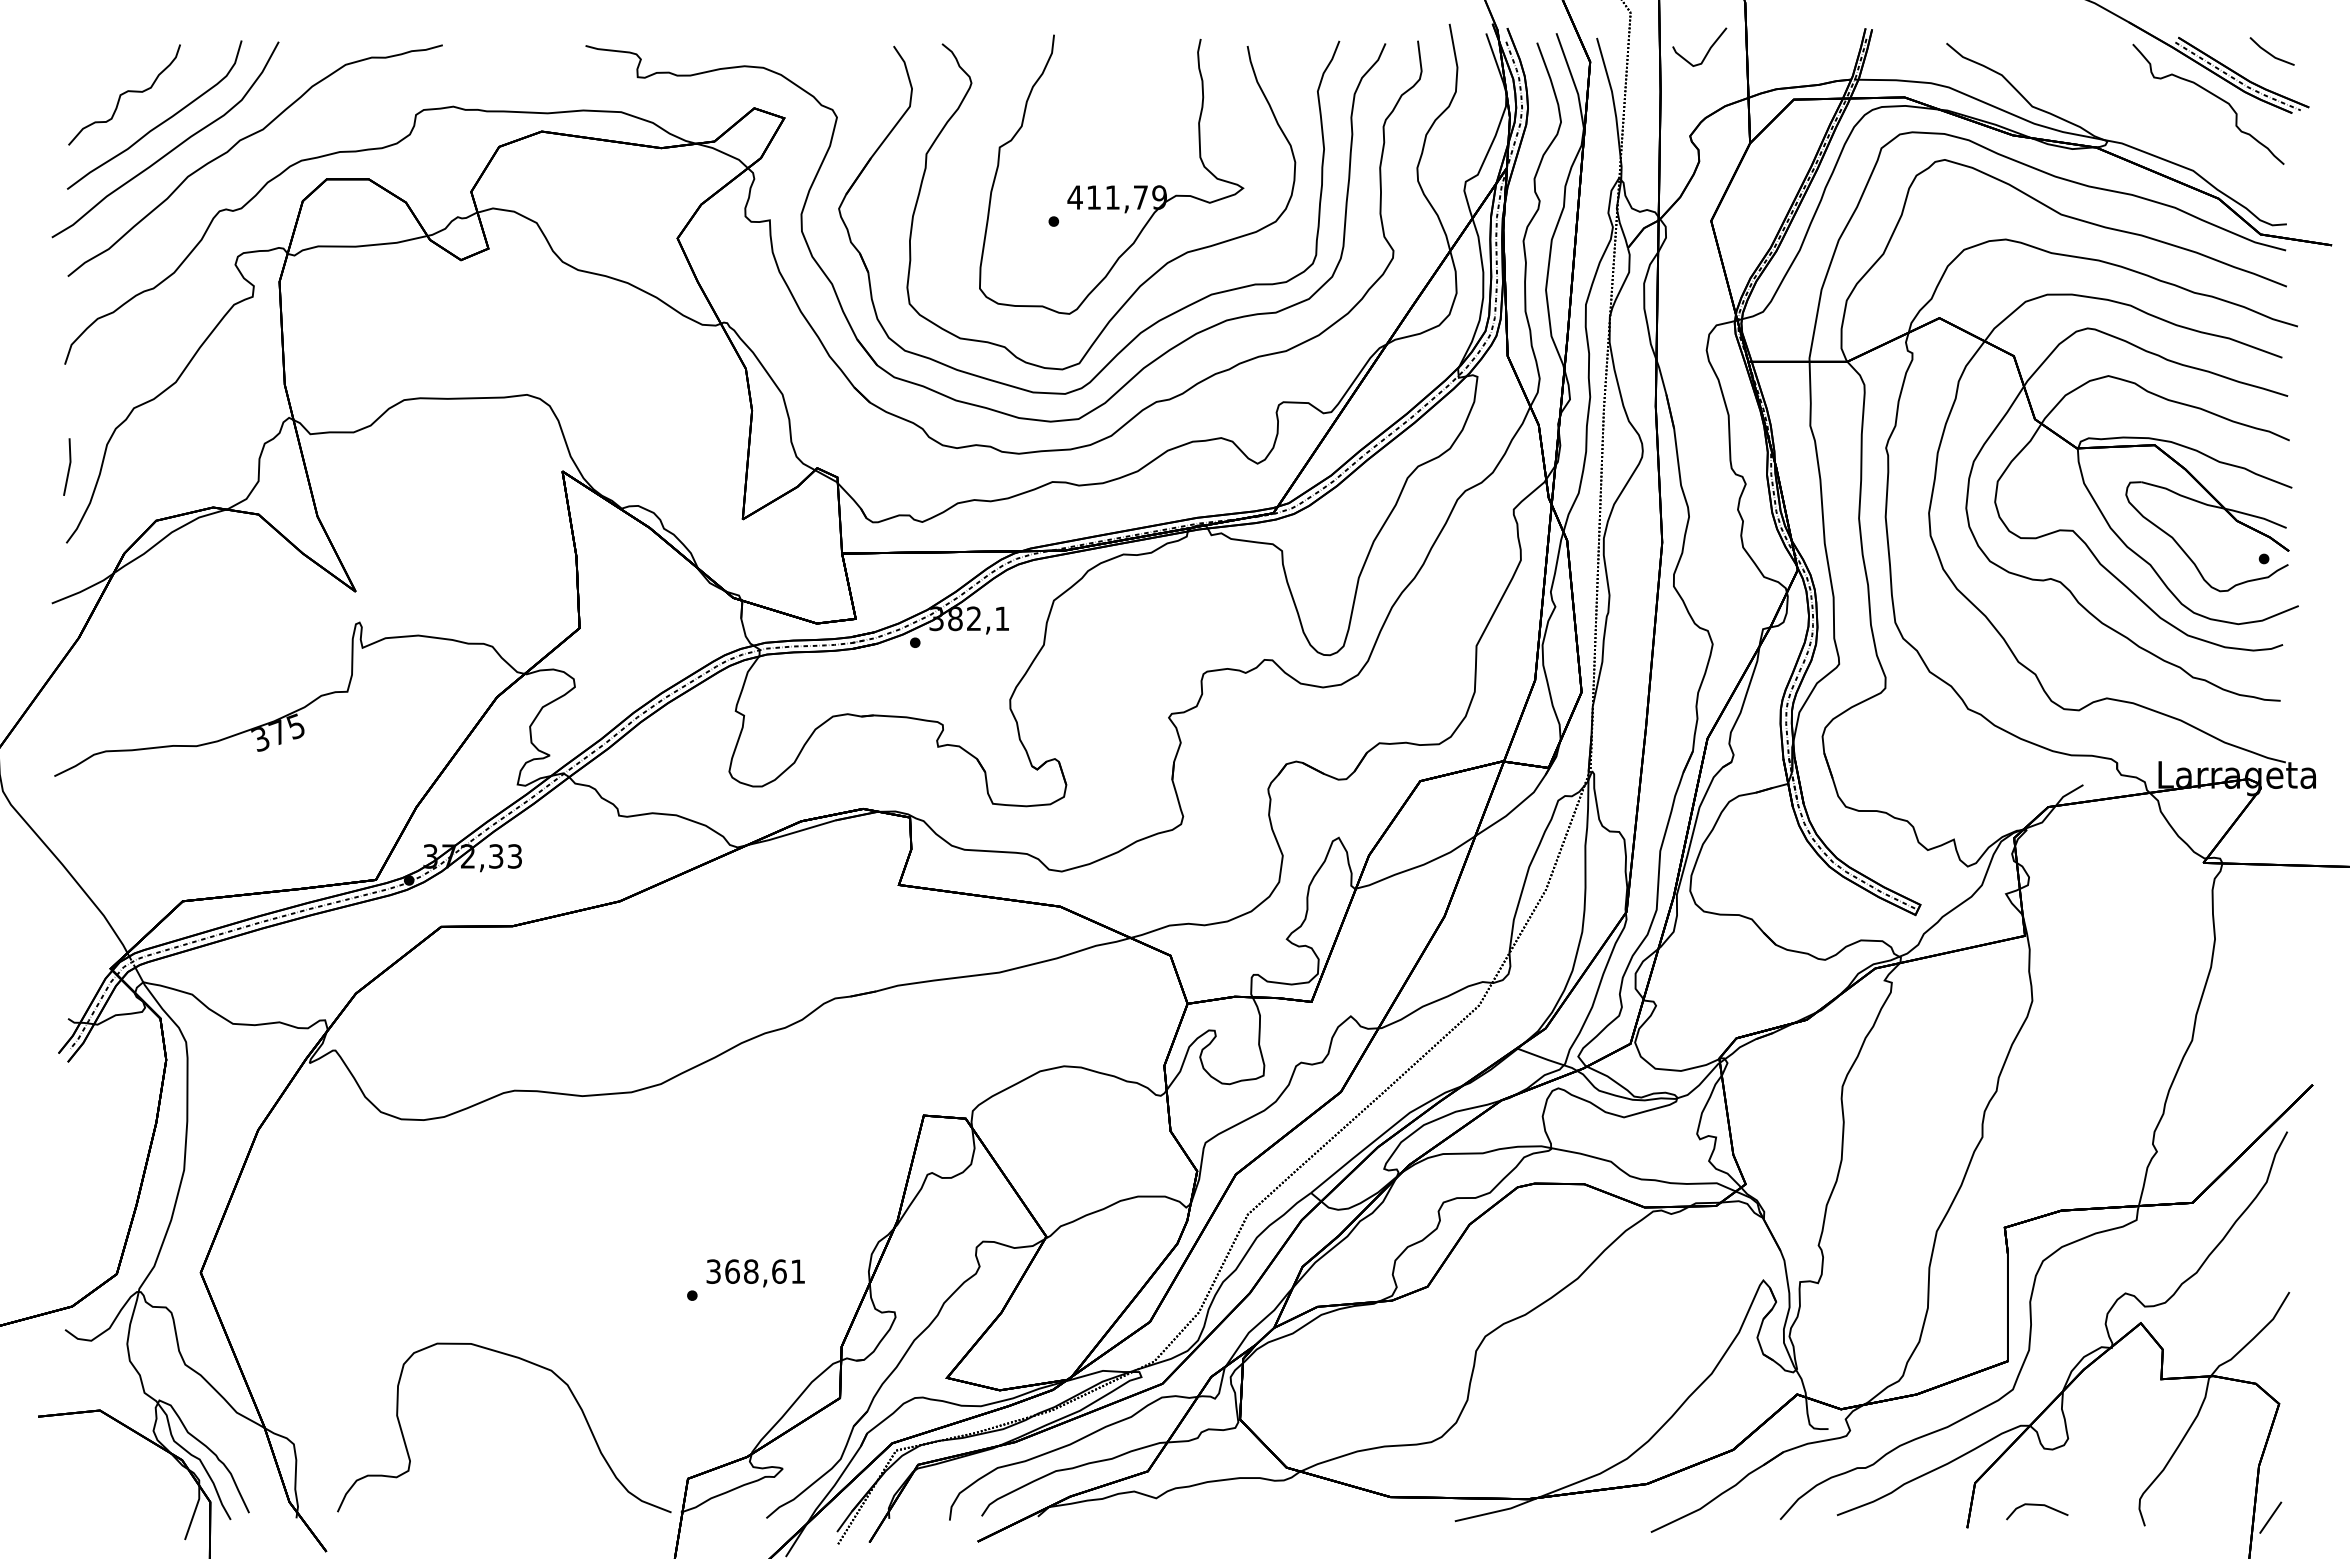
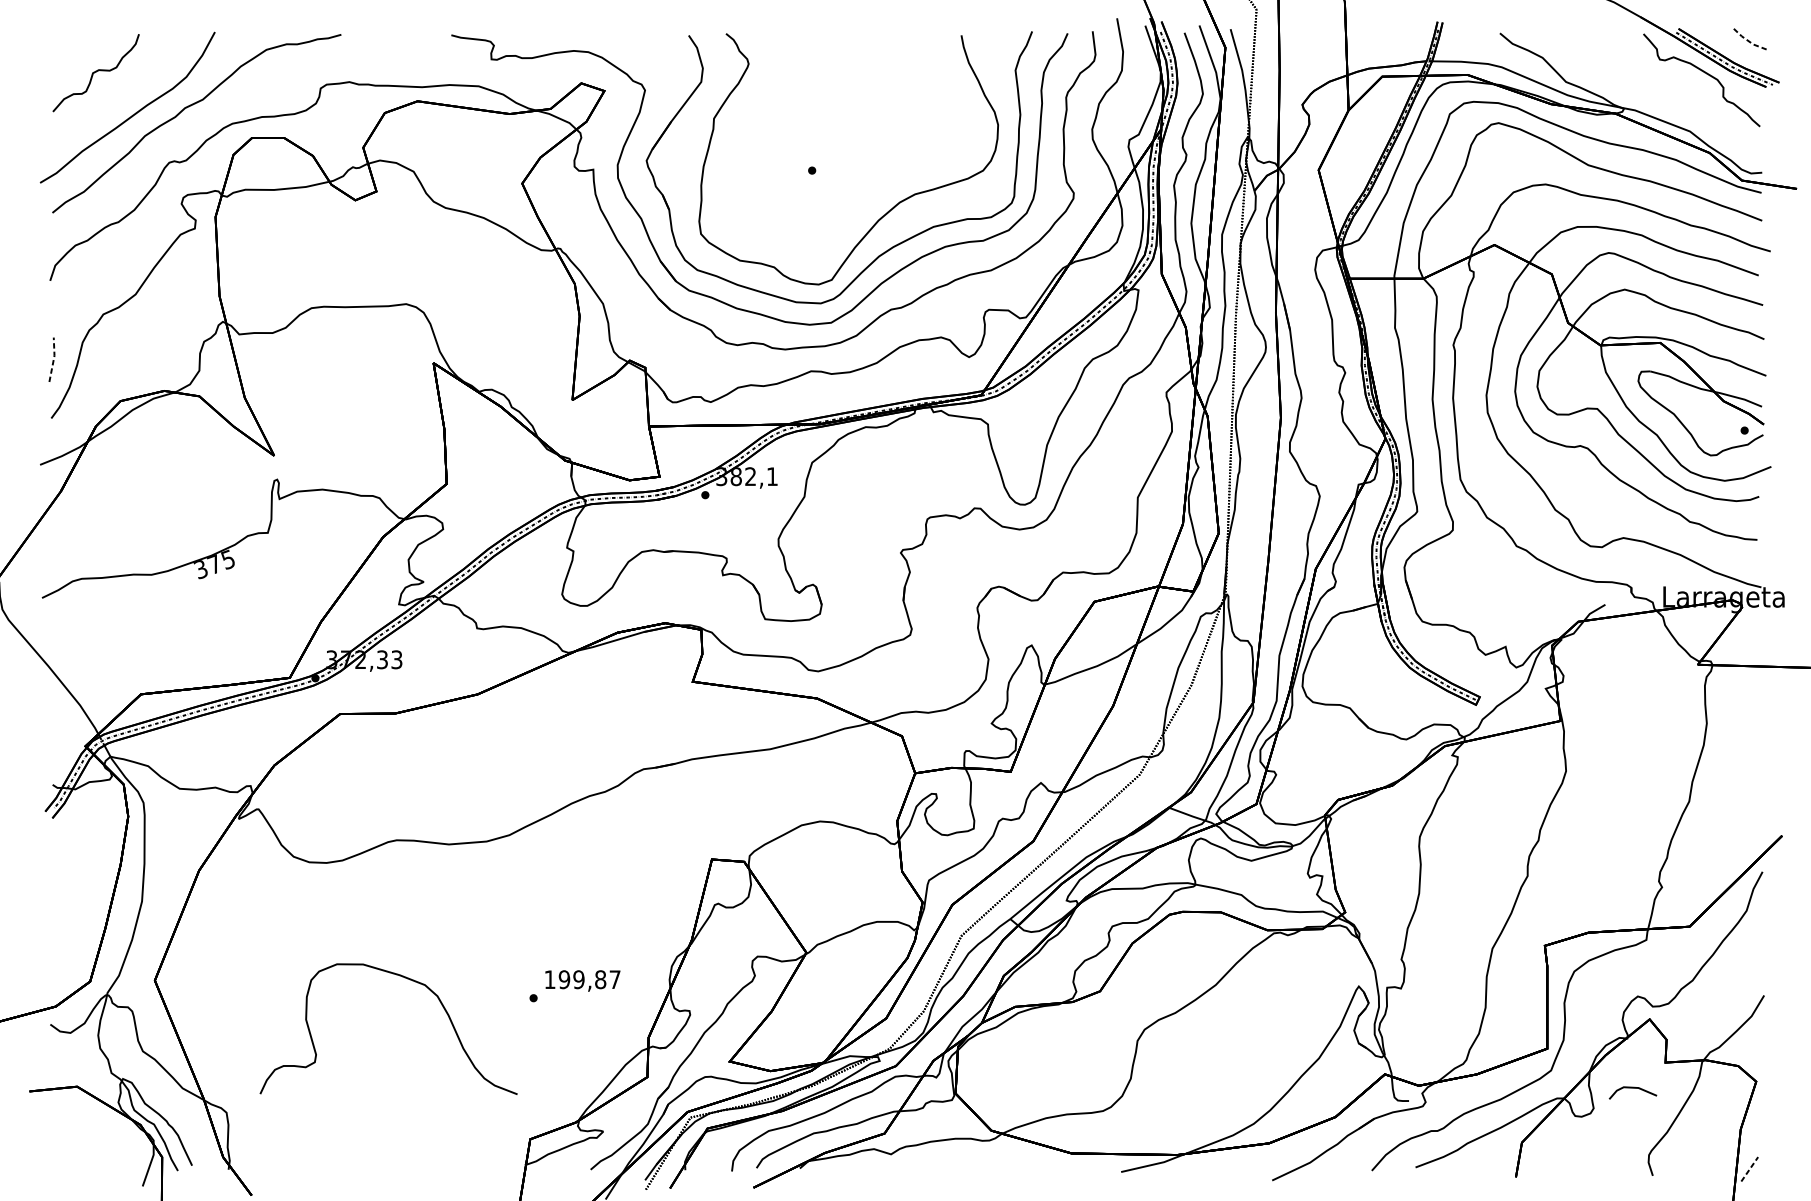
curve: (1706, 52) -> (1315, 40), removed
line: (2270, 54) -> (1749, 41), solid -> dashed
curve: (161, 122) -> (124, 94), removed
part: (1111, 185) -> (856, 142), removed
line: (69, 466) -> (53, 359), solid -> dashed
text: (755, 1271) -> (582, 979), 368,61 -> 199,87
curve: (529, 1363) -> (408, 979), moved
line: (2037, 1505) -> (1633, 1088), moved
line: (2271, 1517) -> (1750, 1169), solid -> dashed

